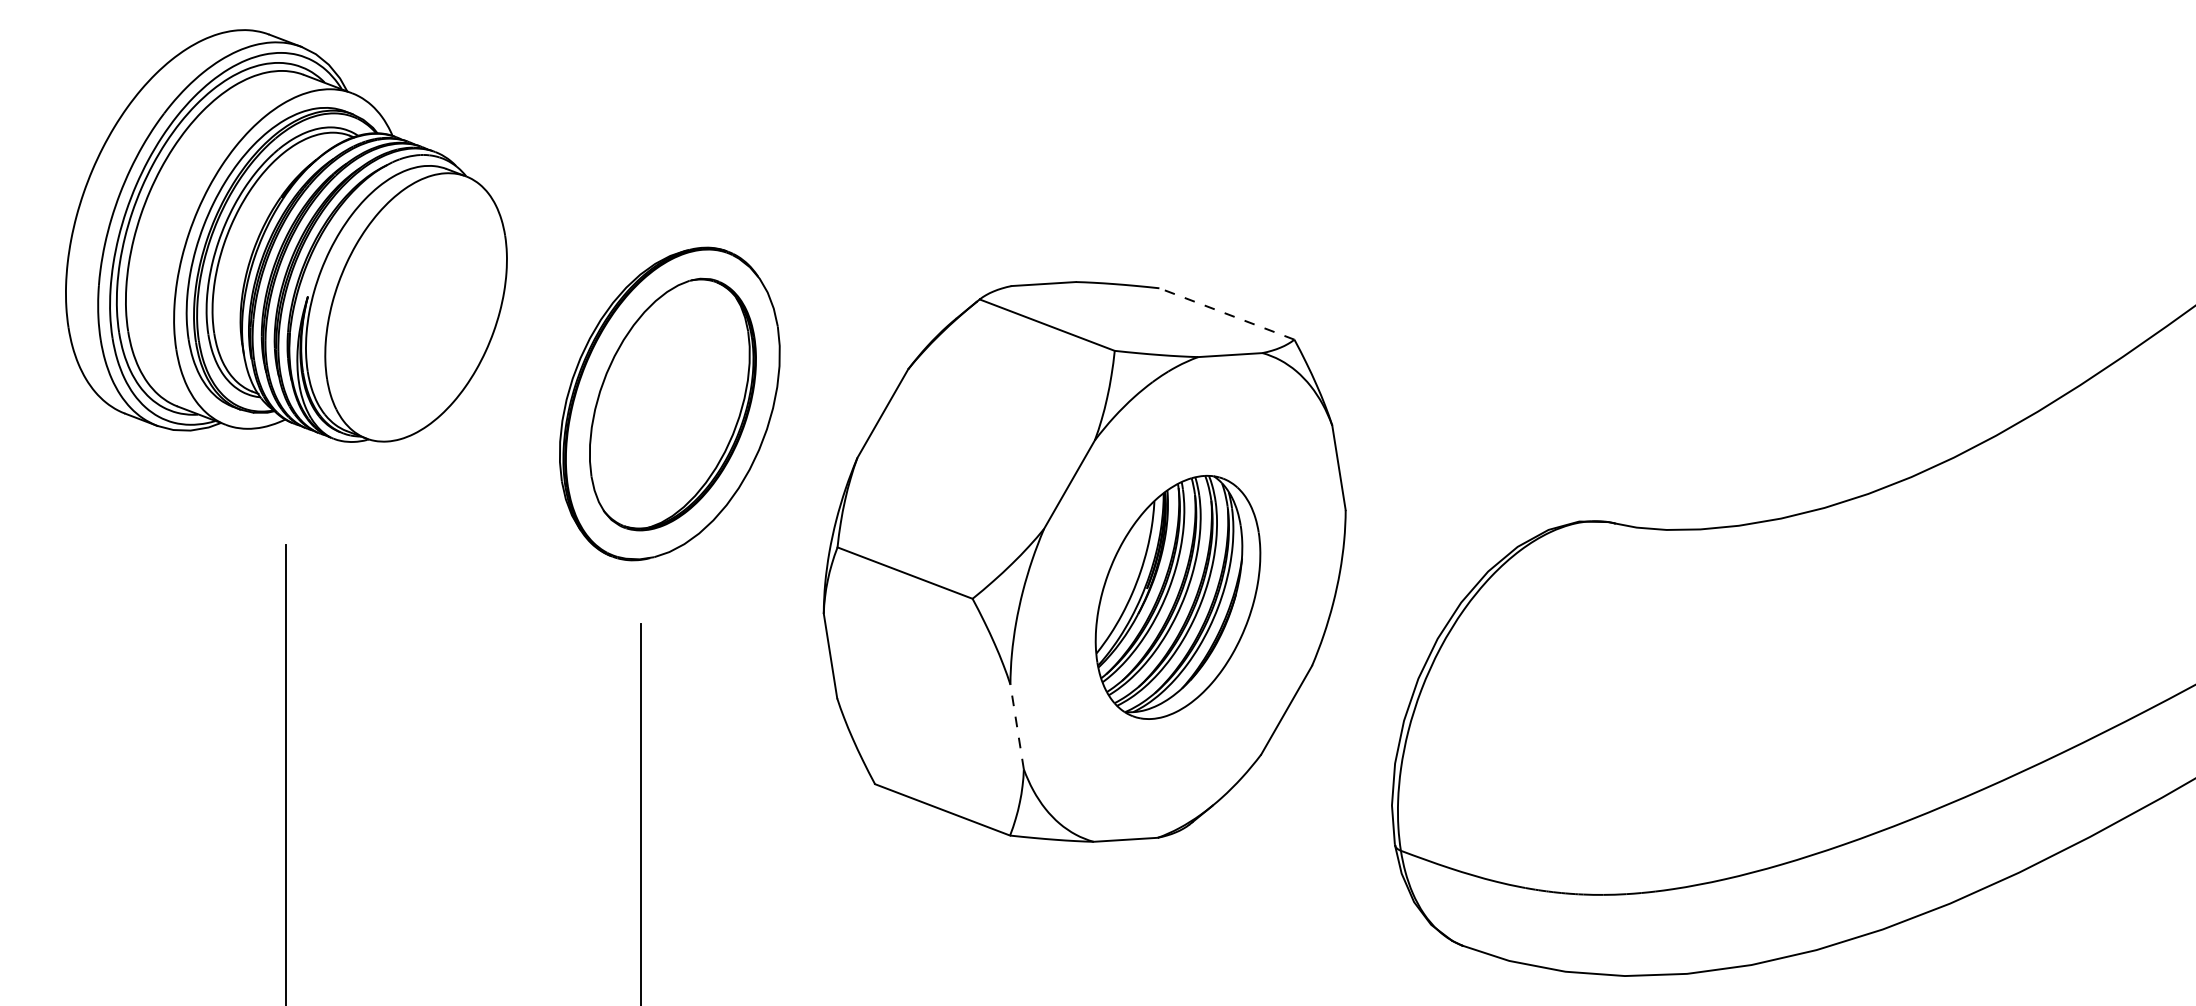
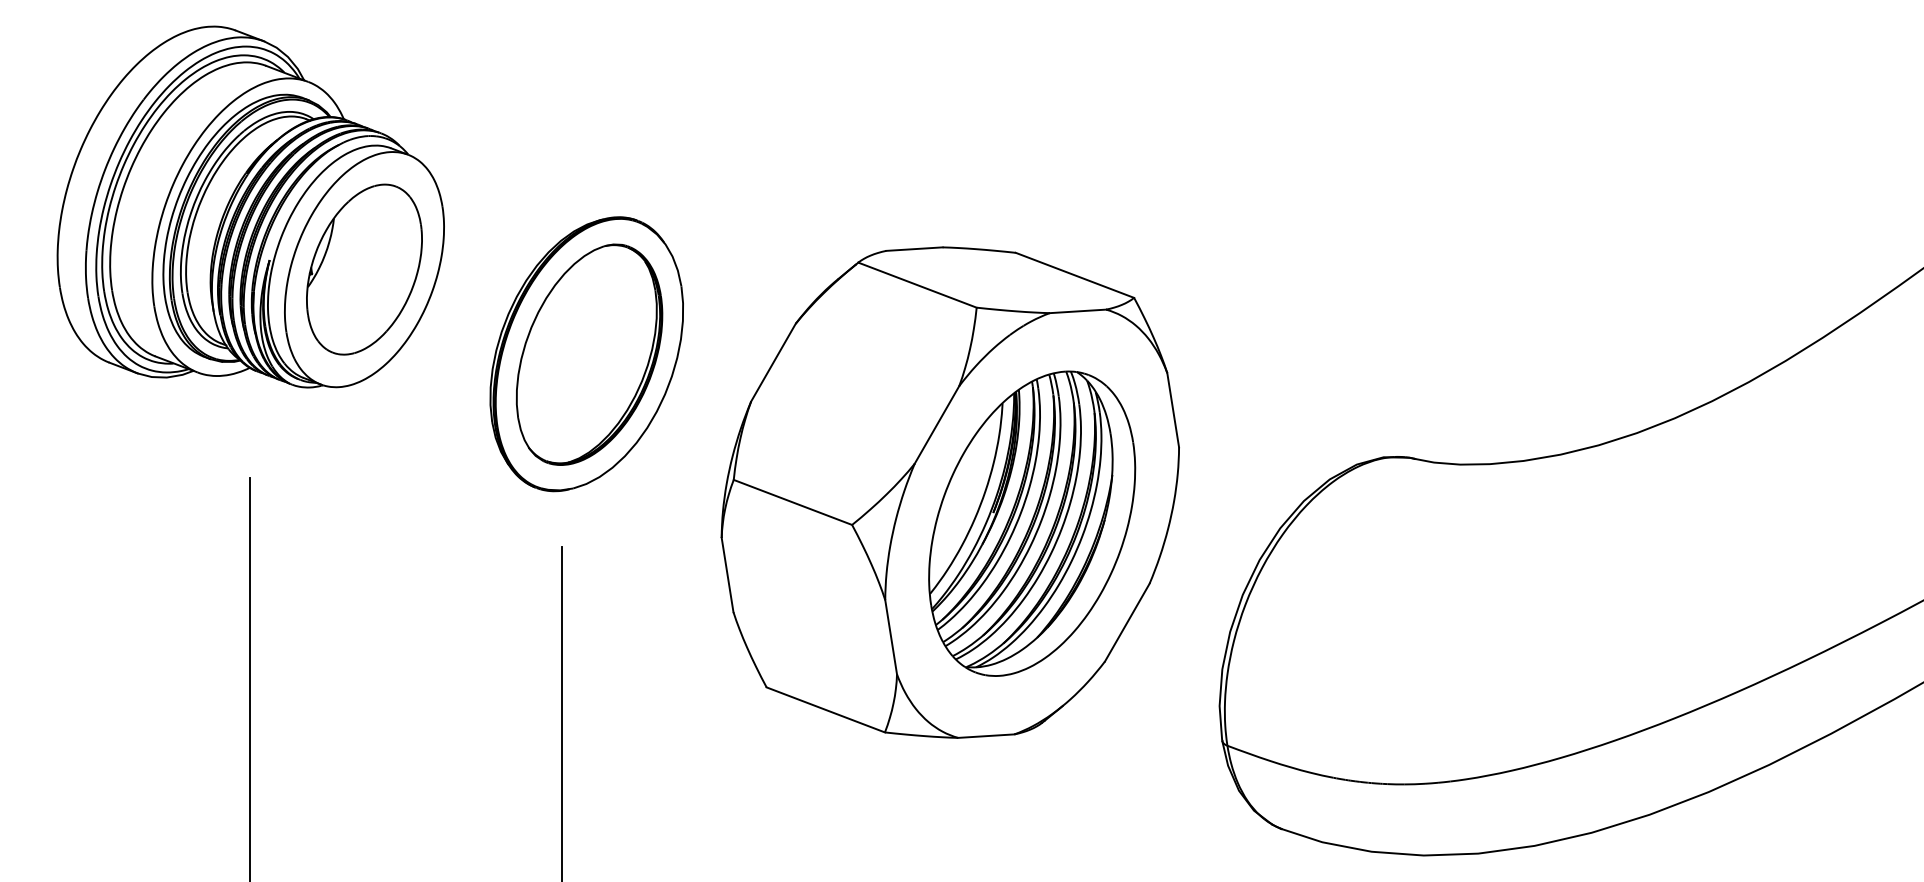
part: (415, 307) -> (363, 269), added
line: (1226, 313) -> (1074, 274), dashed -> solid
part: (1177, 597) -> (1031, 523), size x1.43
line: (1017, 727) -> (891, 637), dashed -> solid

